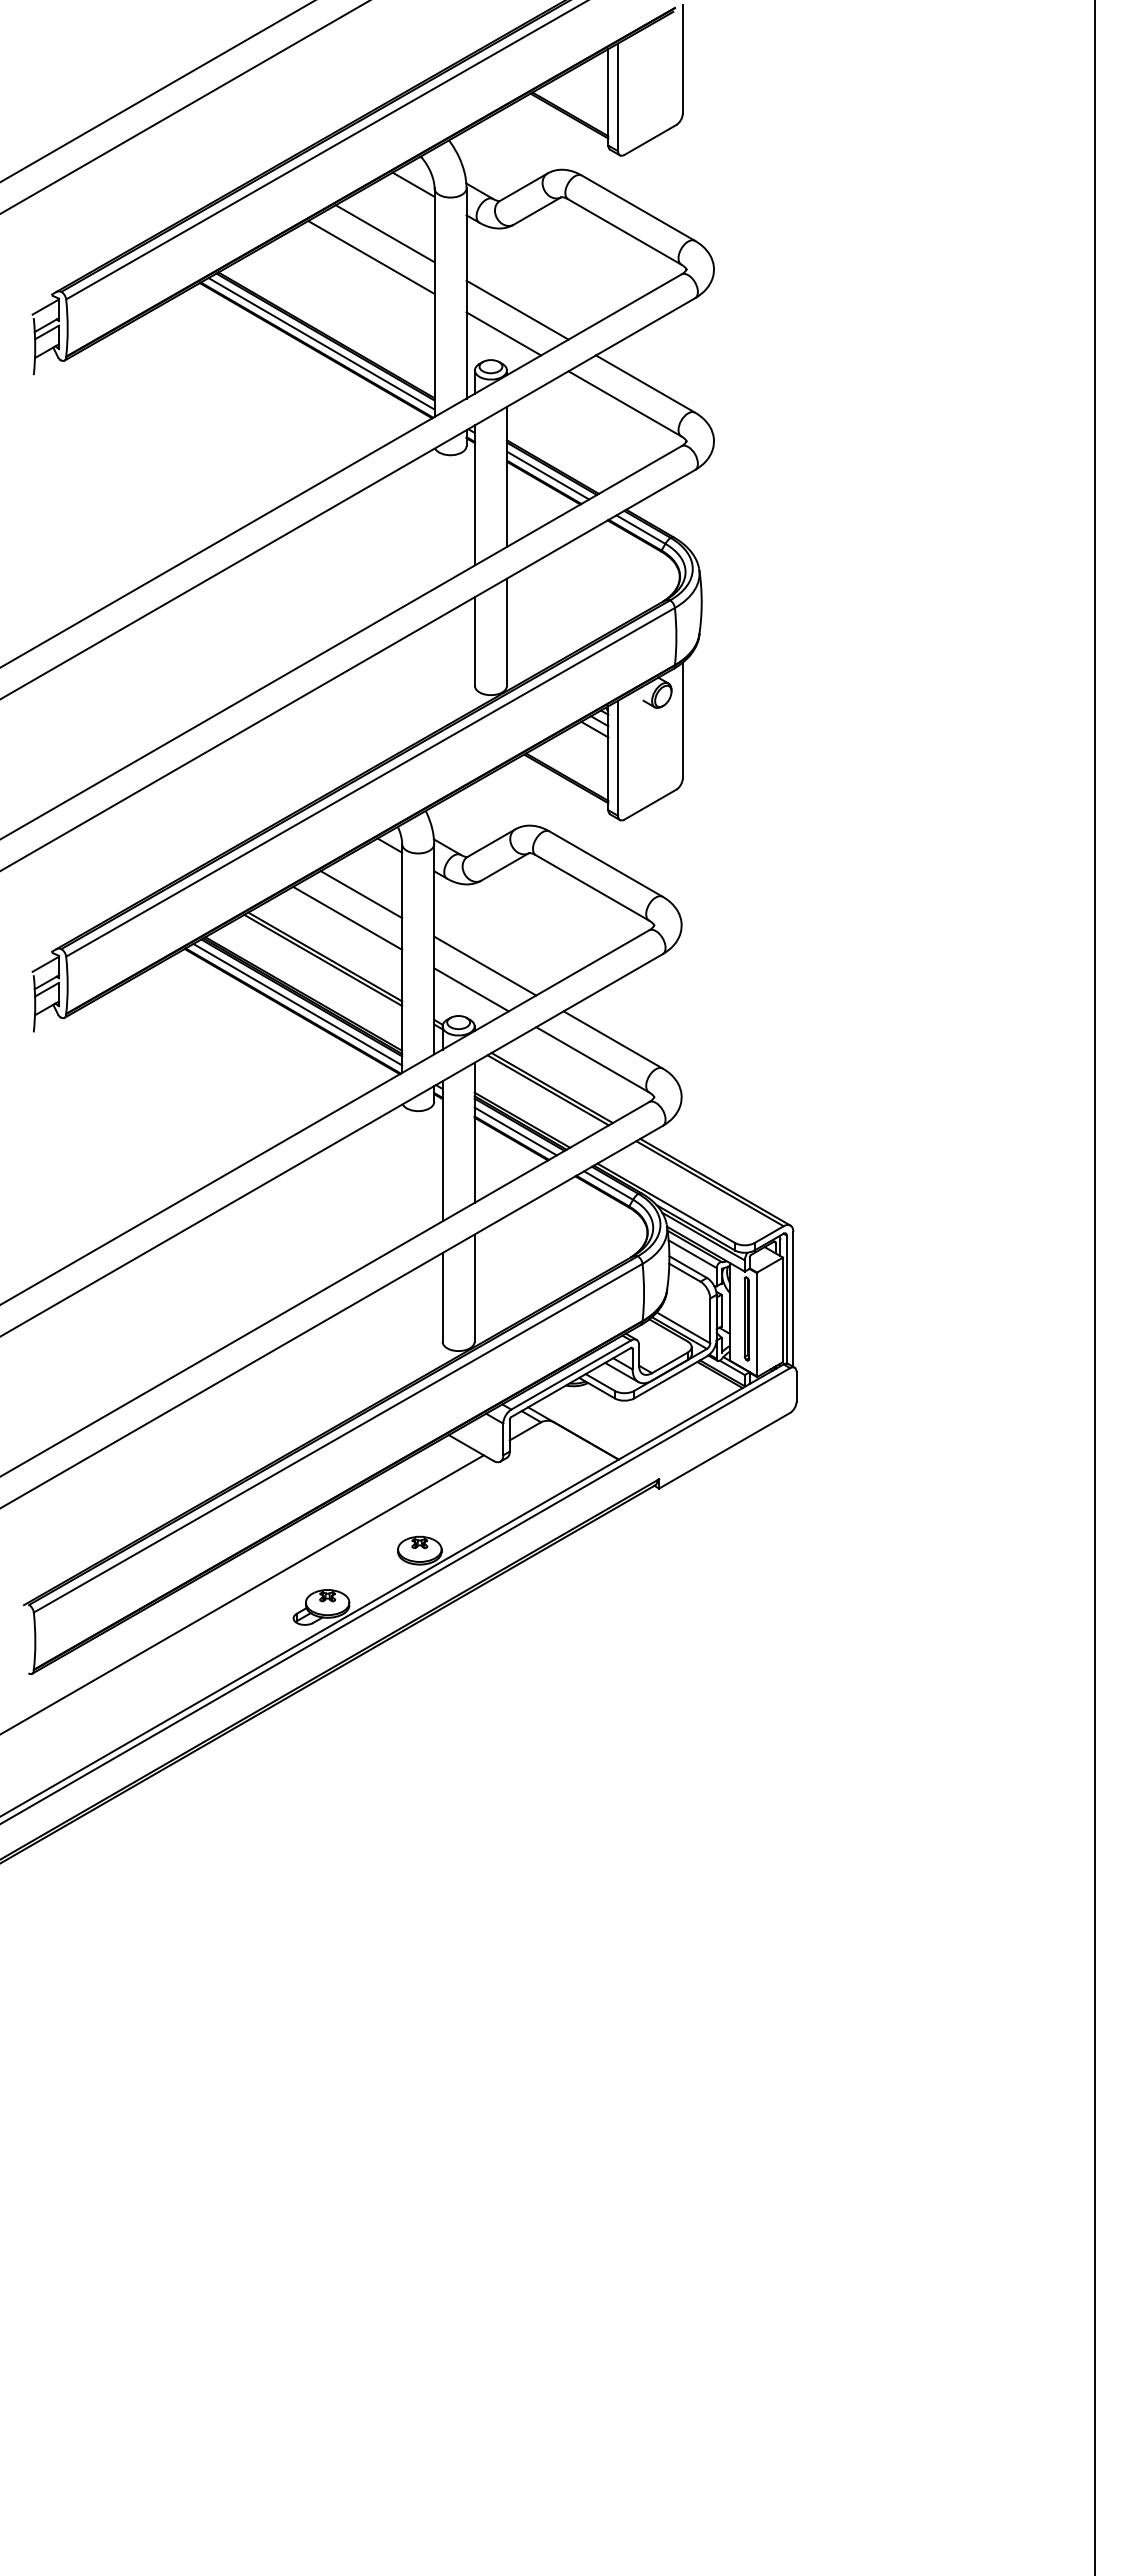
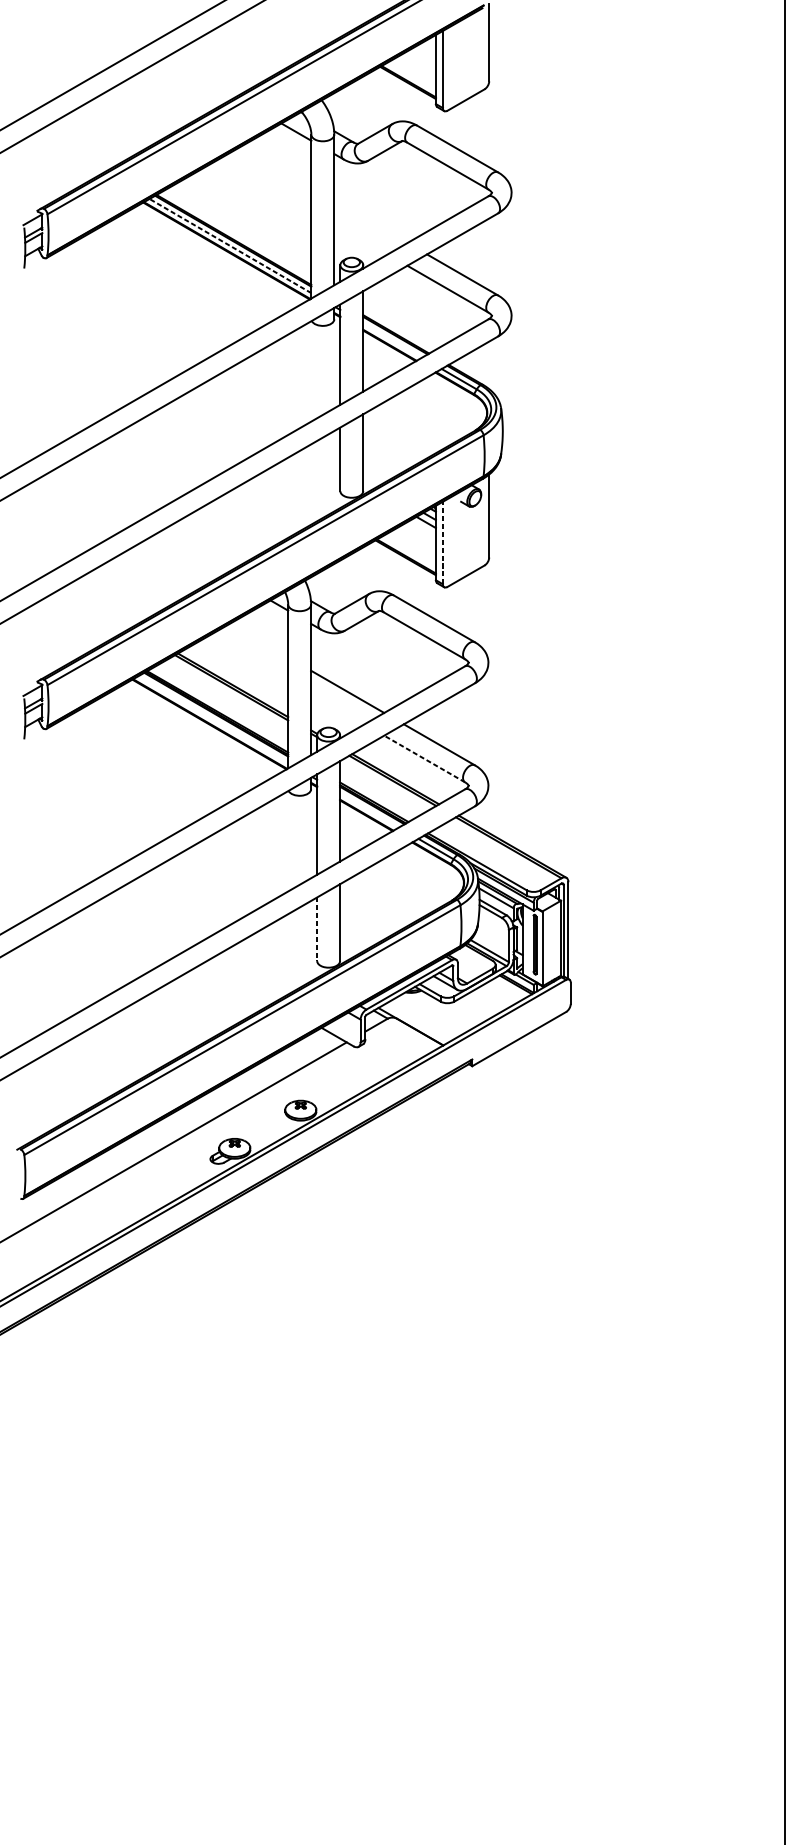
line: (384, 233) -> (275, 167), removed
line: (371, 257) -> (266, 184), removed
line: (517, 309) -> (370, 221), removed
line: (503, 333) -> (360, 238), removed
line: (321, 343) -> (230, 245), solid -> dashed
line: (547, 475) -> (392, 340), removed
line: (618, 758) -> (443, 543), solid -> dashed
line: (361, 894) -> (259, 640), removed
line: (347, 917) -> (249, 657), removed
line: (471, 989) -> (337, 708), removed
line: (297, 1004) -> (213, 719), removed
line: (592, 1059) -> (424, 758), solid -> dashed
line: (515, 1131) -> (369, 810), removed
line: (442, 1297) -> (317, 929), solid -> dashed

